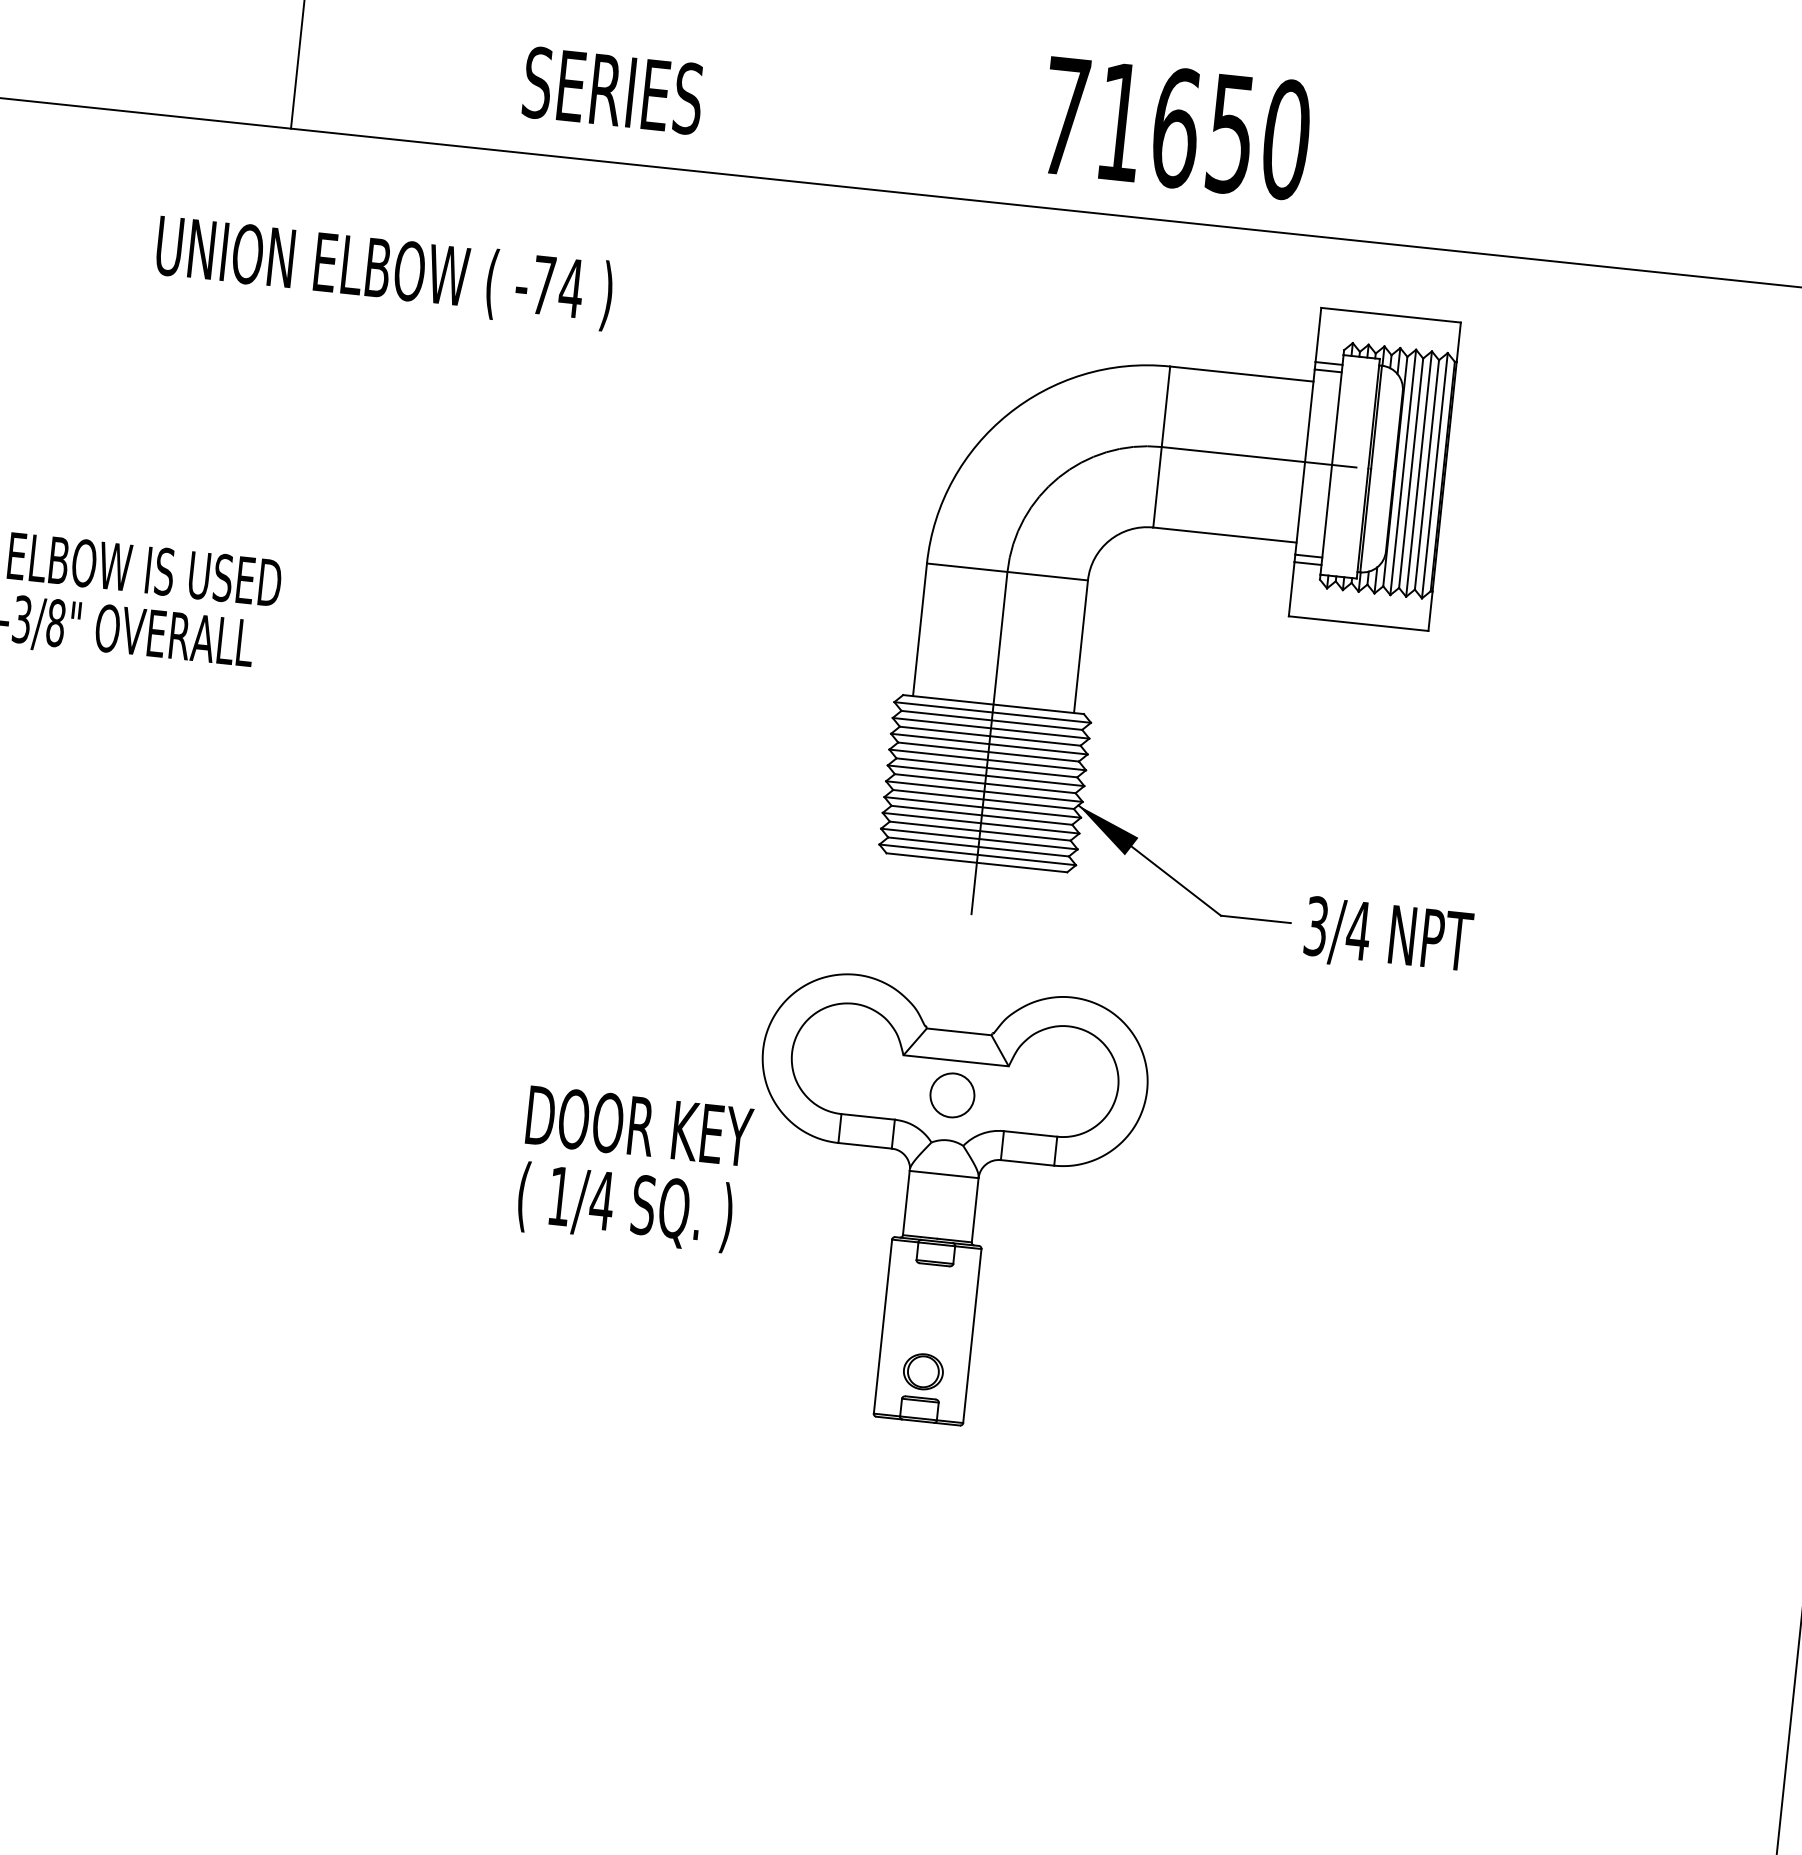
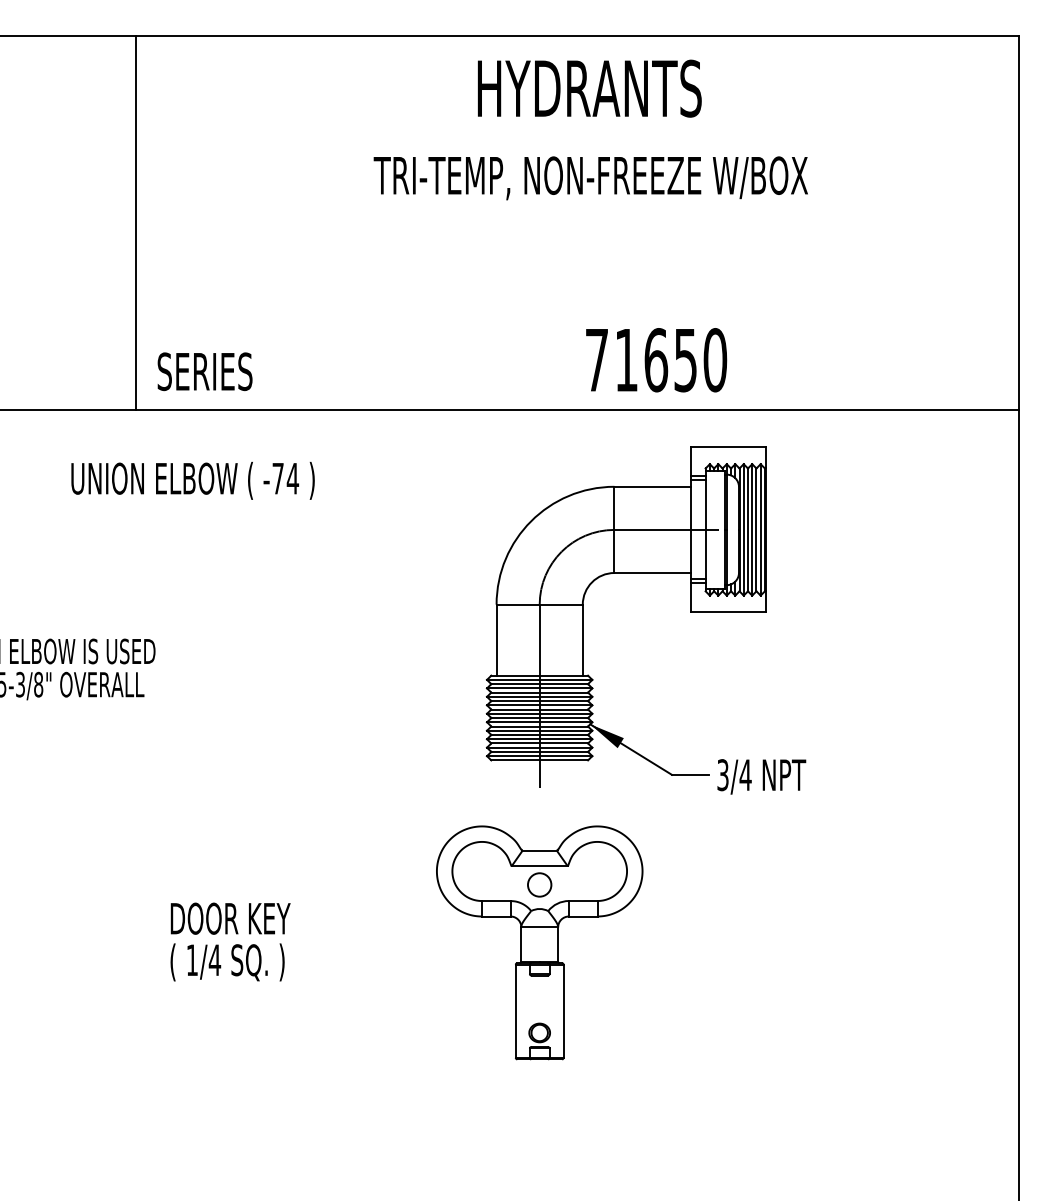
text: (612, 90) -> (204, 371), moved
text: (1176, 128) -> (656, 360), moved
text: (634, 1168) -> (230, 941), moved

